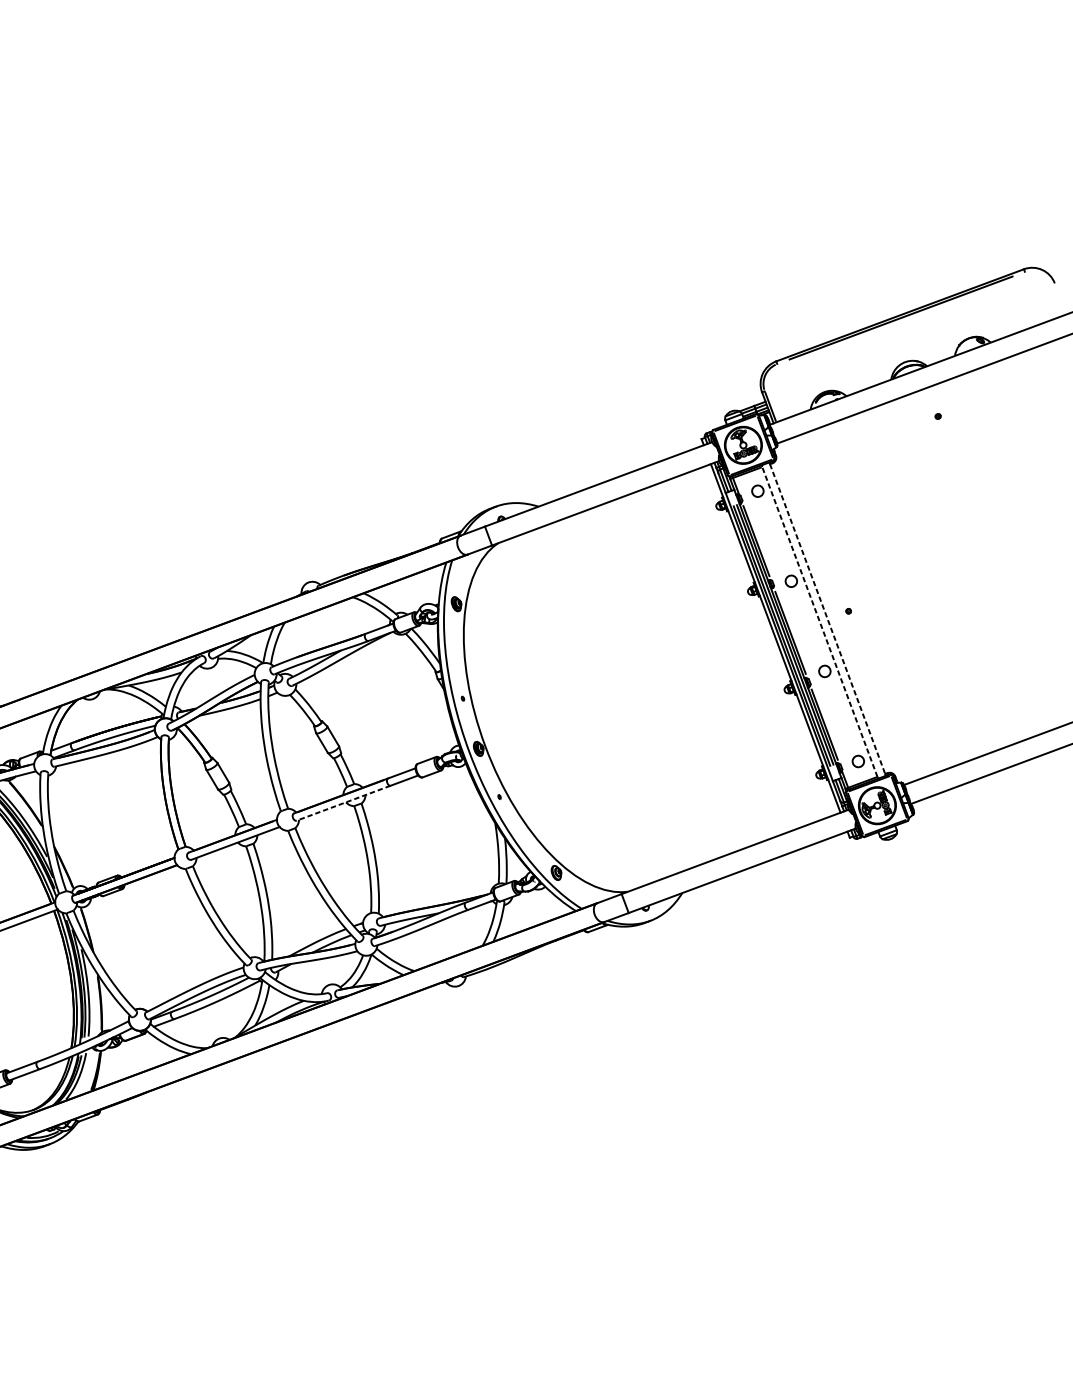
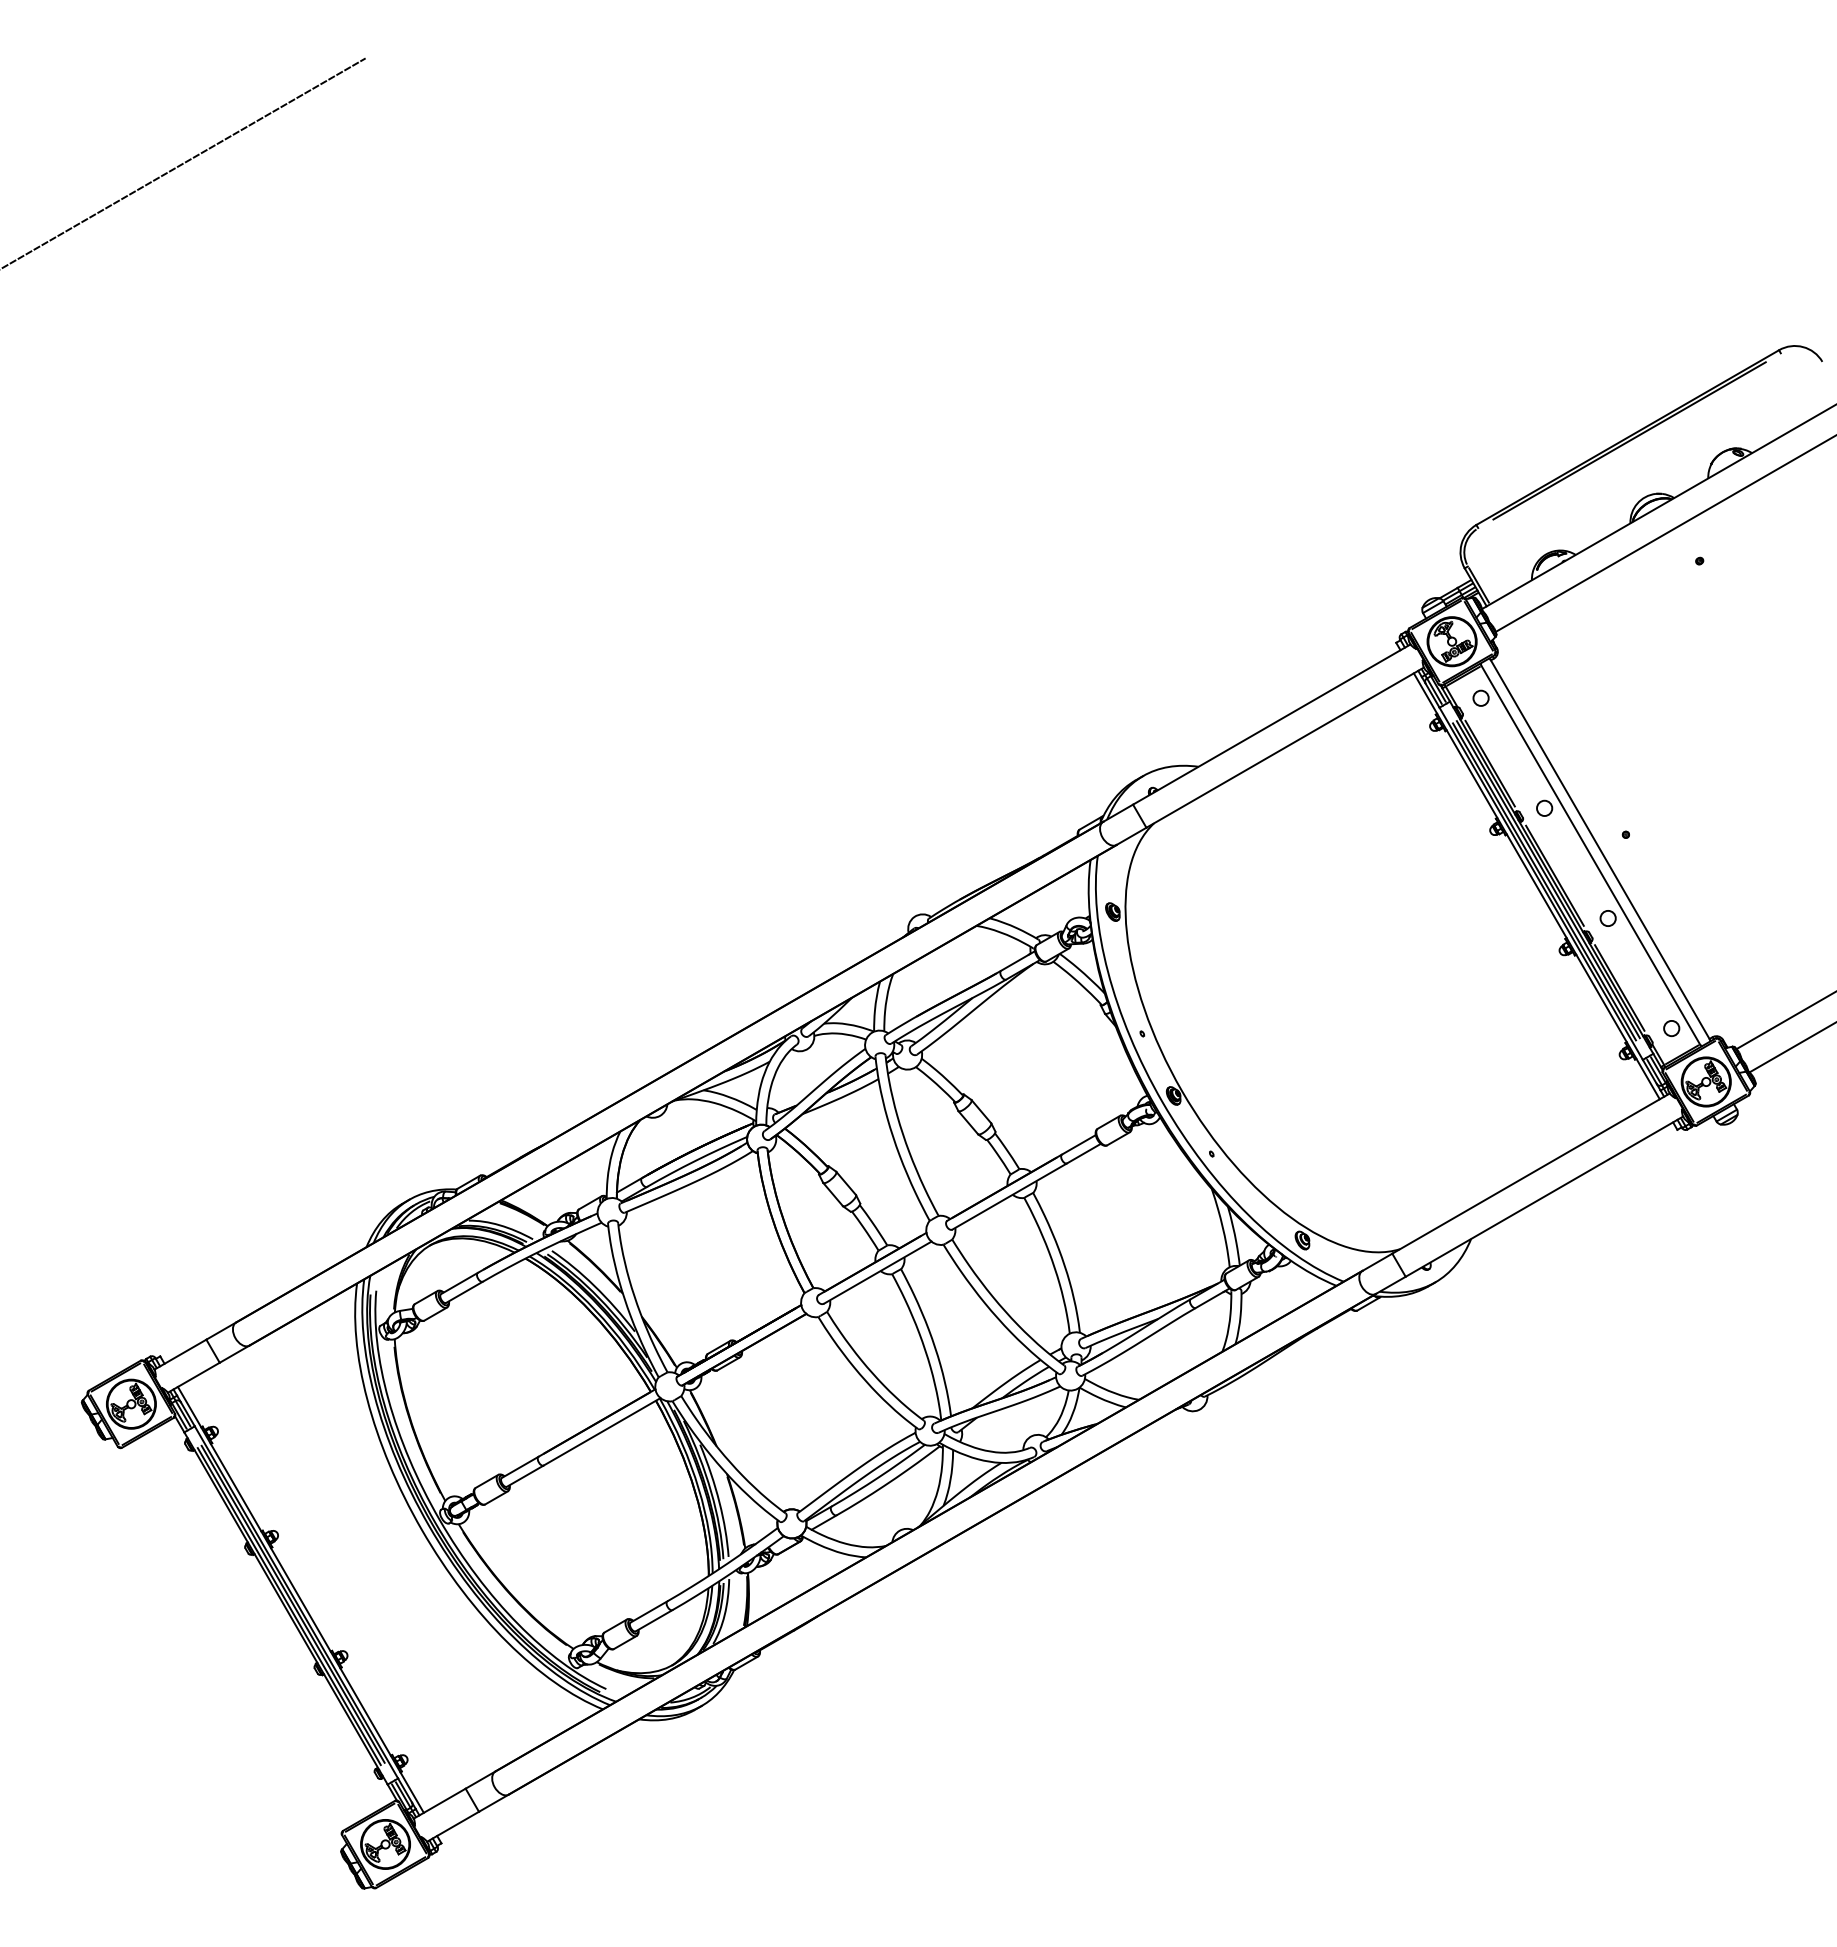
line: (827, 619) -> (1600, 849), dashed -> solid
line: (819, 622) -> (1590, 855), dashed -> solid
line: (343, 803) -> (1009, 1196), dashed -> solid

